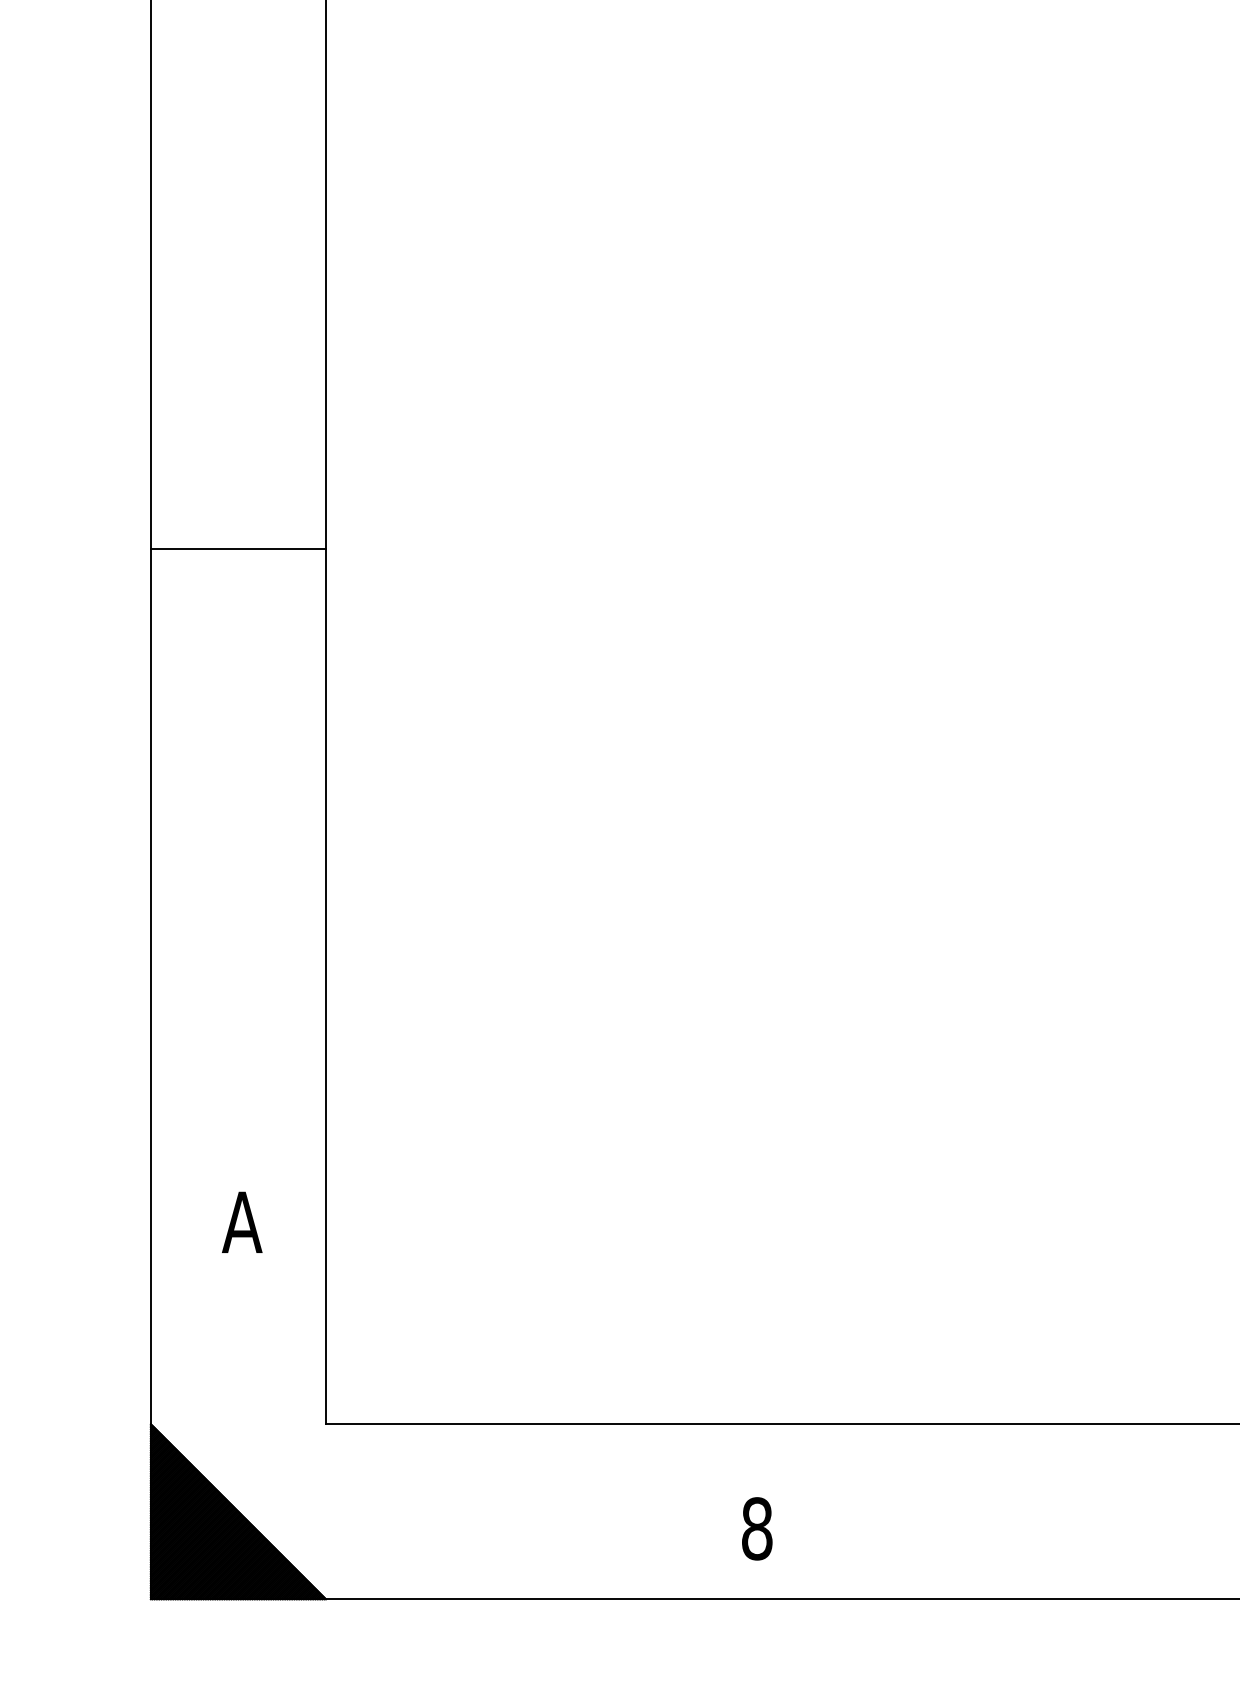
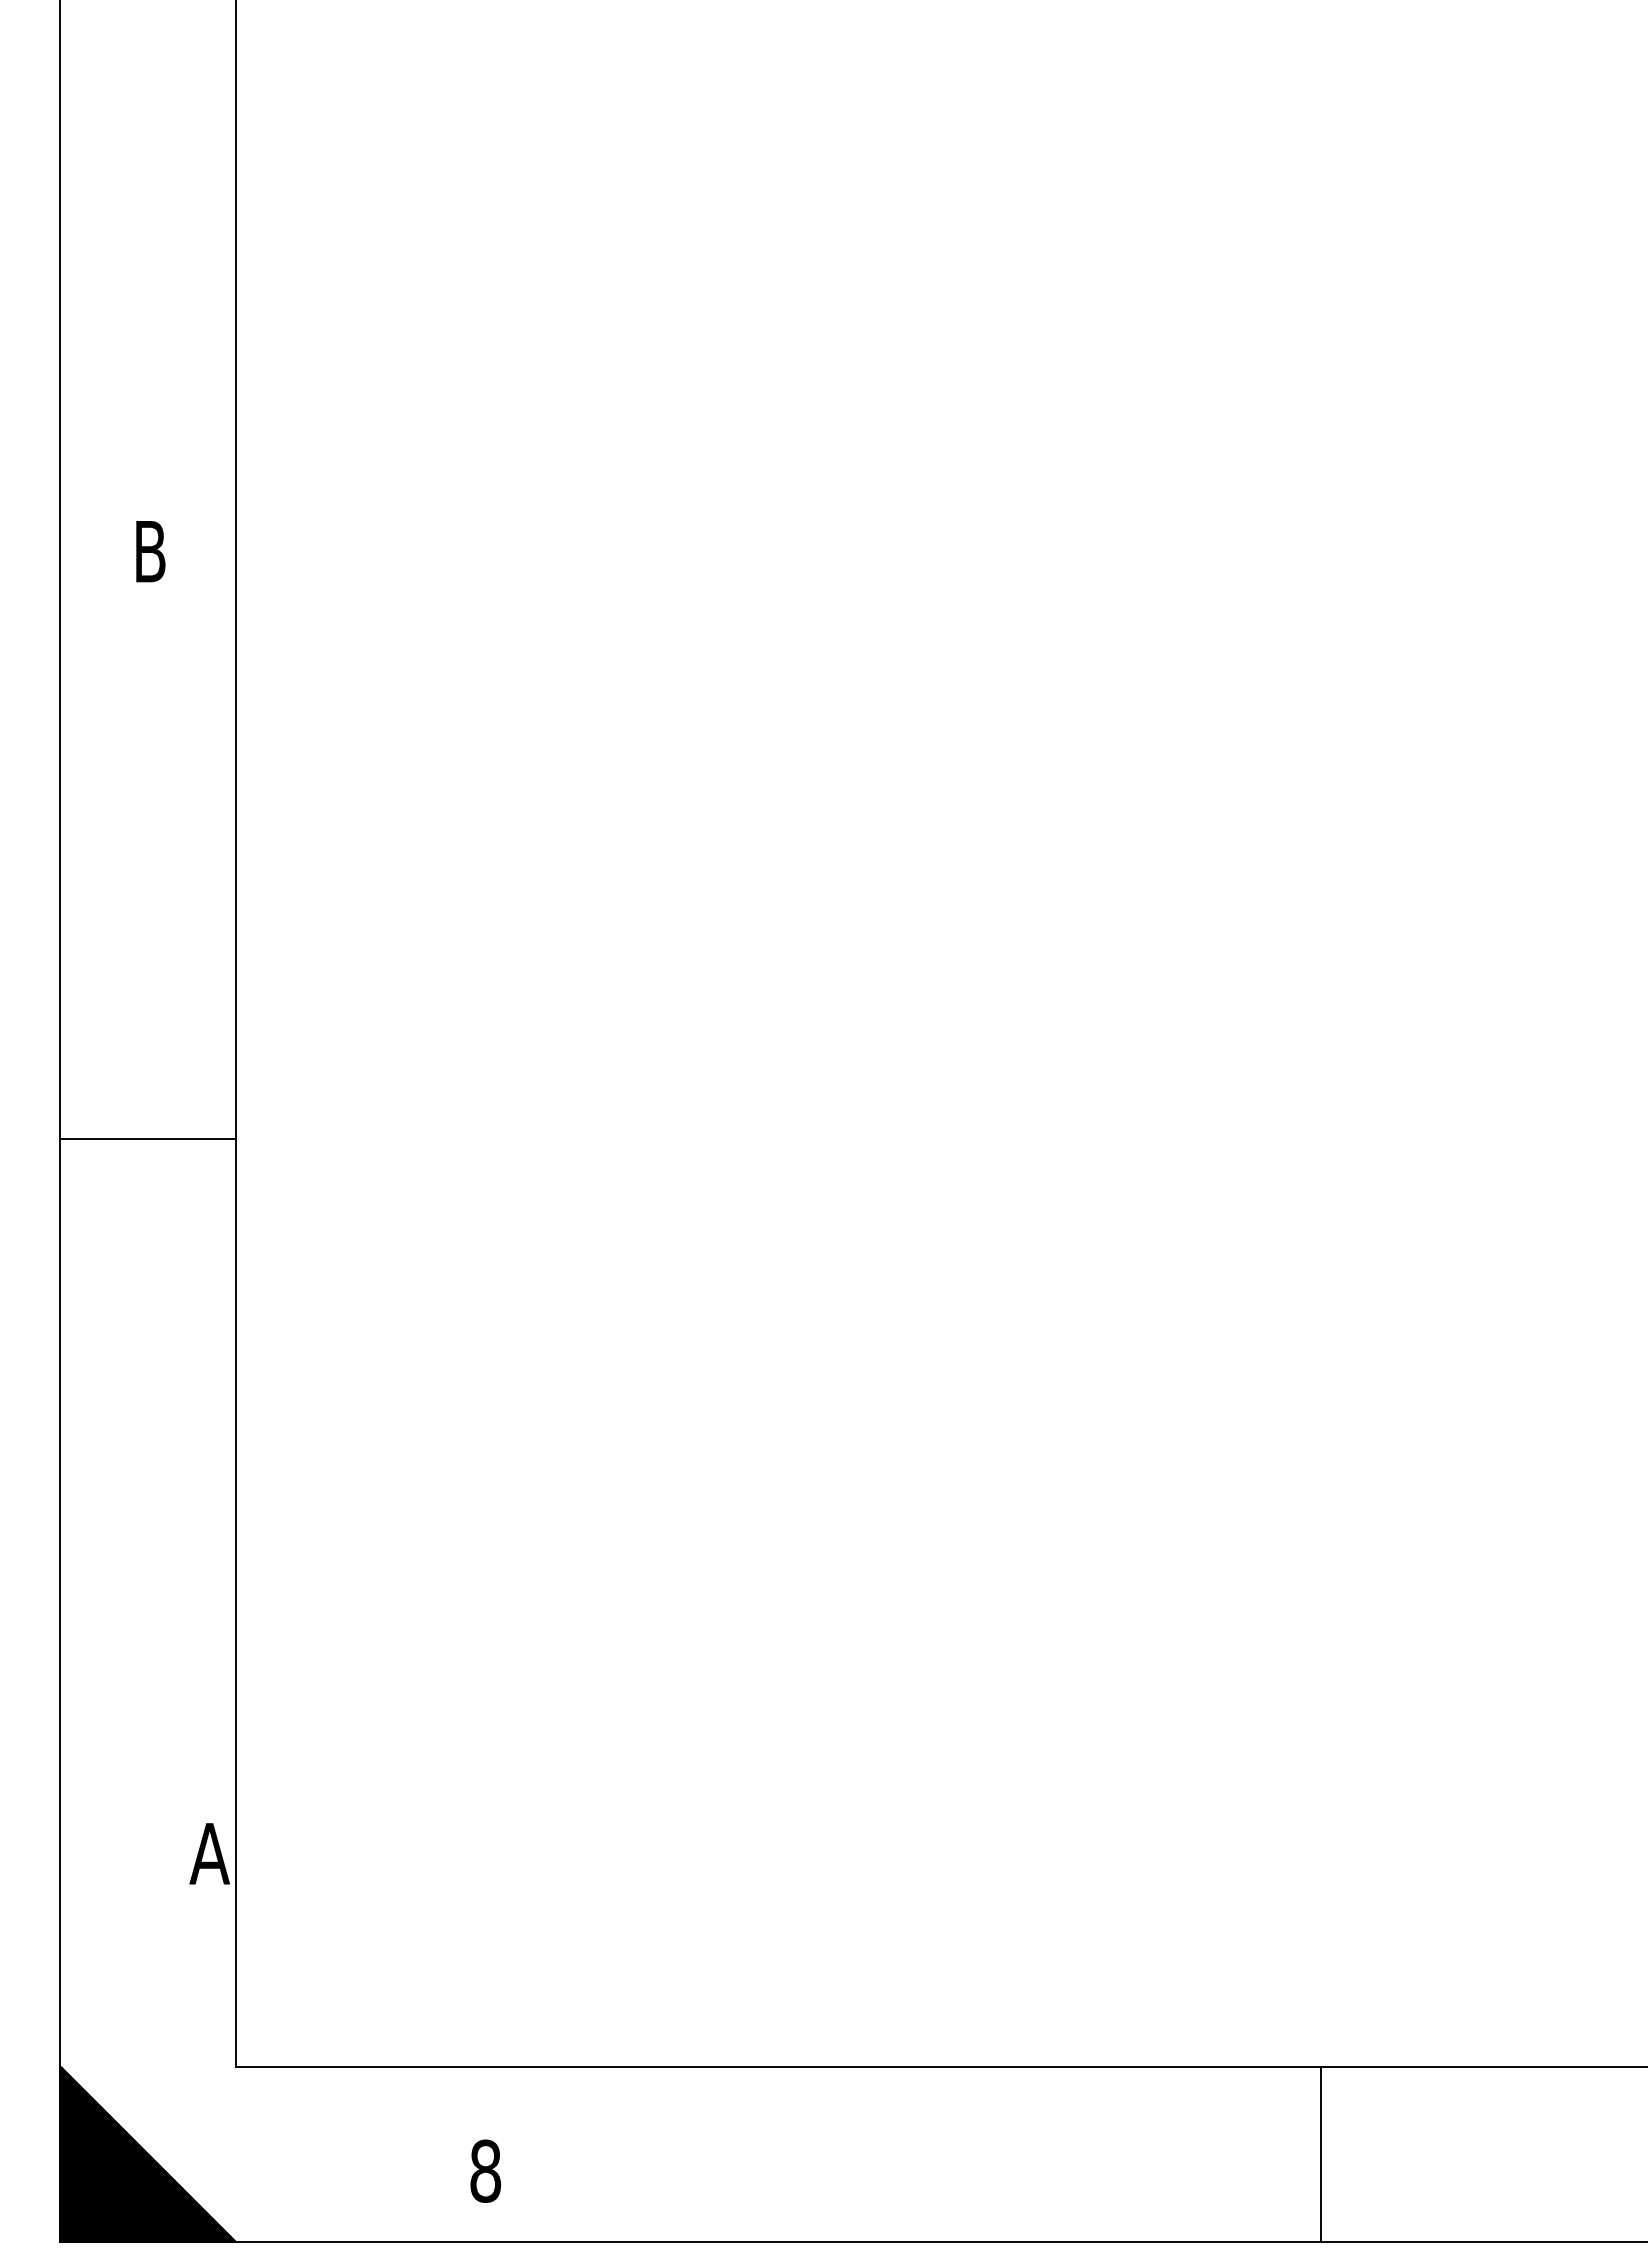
line: (238, 549) -> (147, 1139), moved
text: (242, 1222) -> (209, 1853), moved
text: (757, 1528) -> (485, 2170), moved

